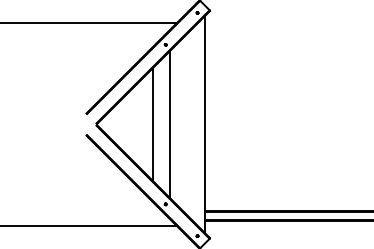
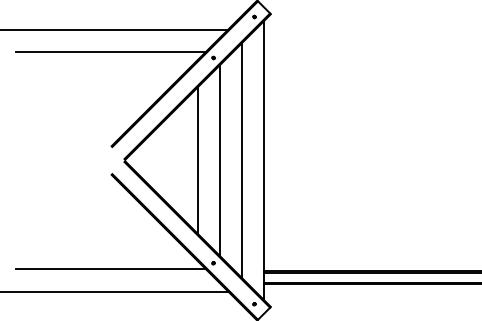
line: (85, 39) -> (110, 51), added
line: (187, 124) -> (241, 160), added
line: (85, 209) -> (110, 269), added

